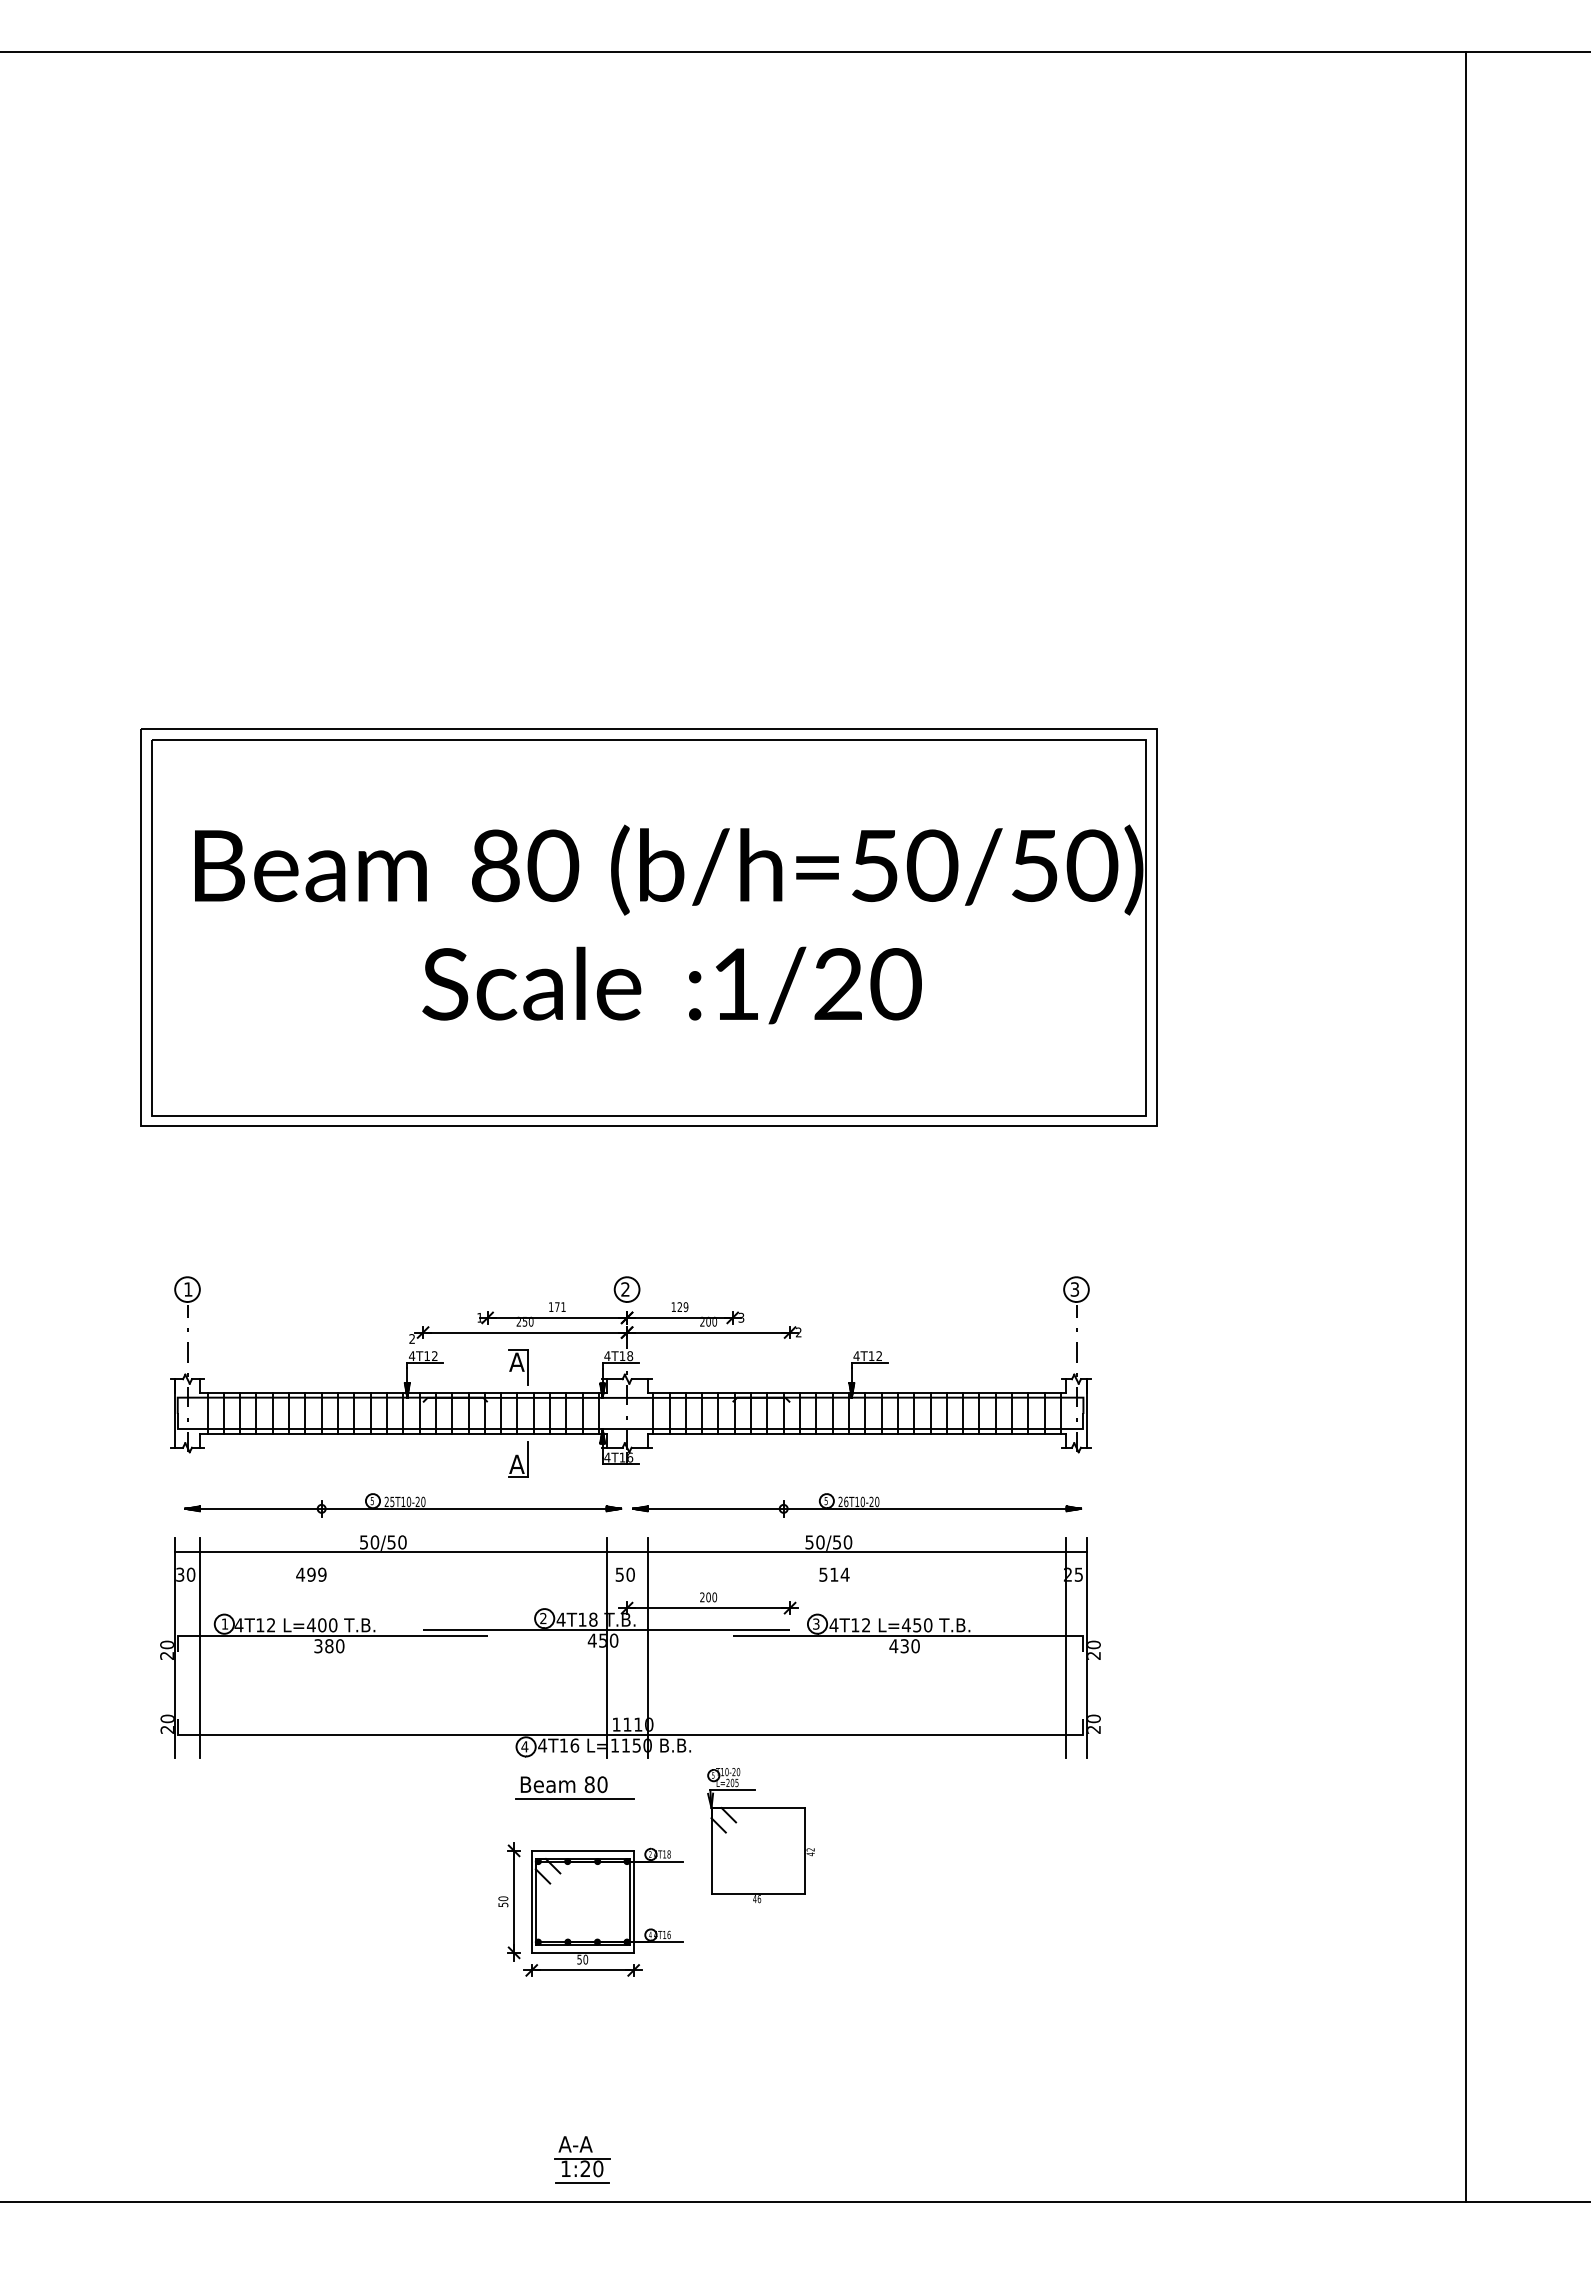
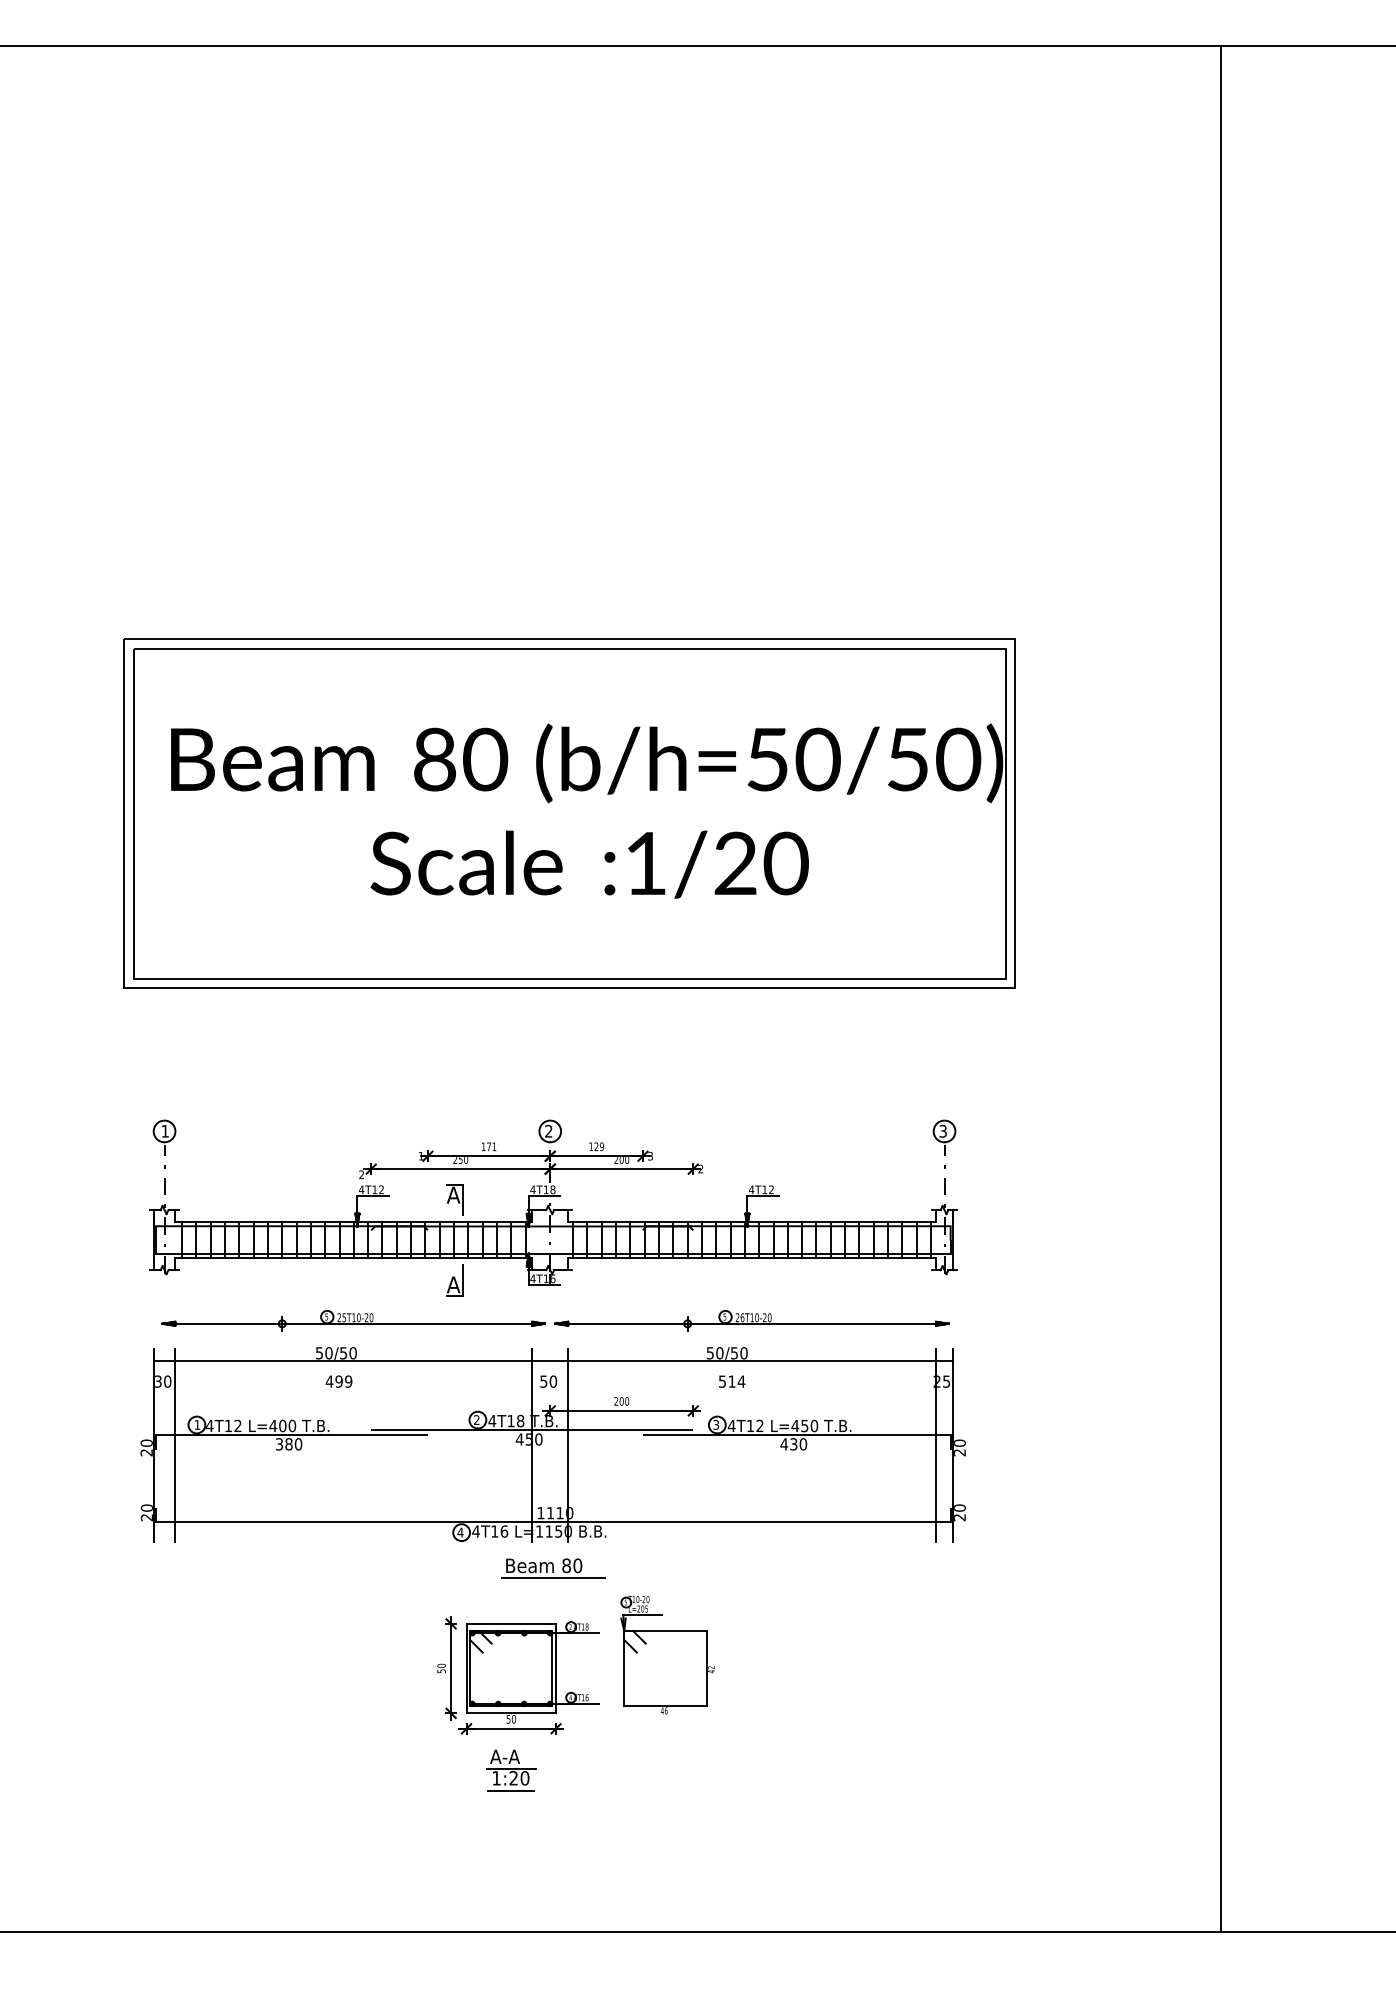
line: (1466, 1127) -> (1220, 989), moved
text: (311, 1574) -> (339, 1381), moved
part: (574, 1787) -> (553, 1568), moved
part: (760, 1835) -> (667, 1655), moved
part: (582, 2159) -> (511, 1770), moved

